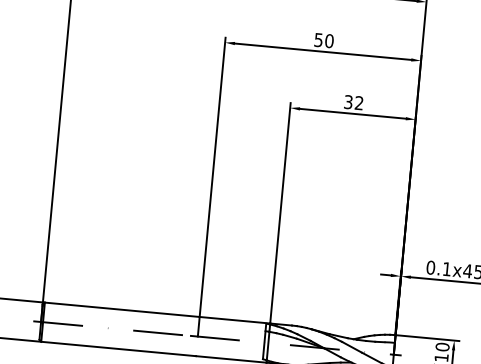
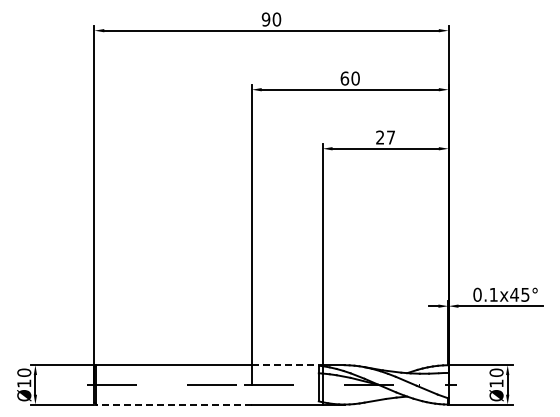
text: (318, 40) -> (344, 78), 50 -> 60
text: (353, 102) -> (385, 137), 32 -> 27
line: (235, 320) -> (287, 365), solid -> dashed
line: (119, 348) -> (174, 404), solid -> dashed

